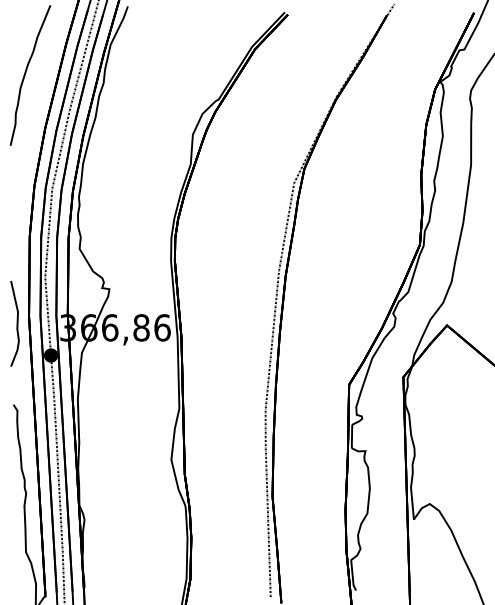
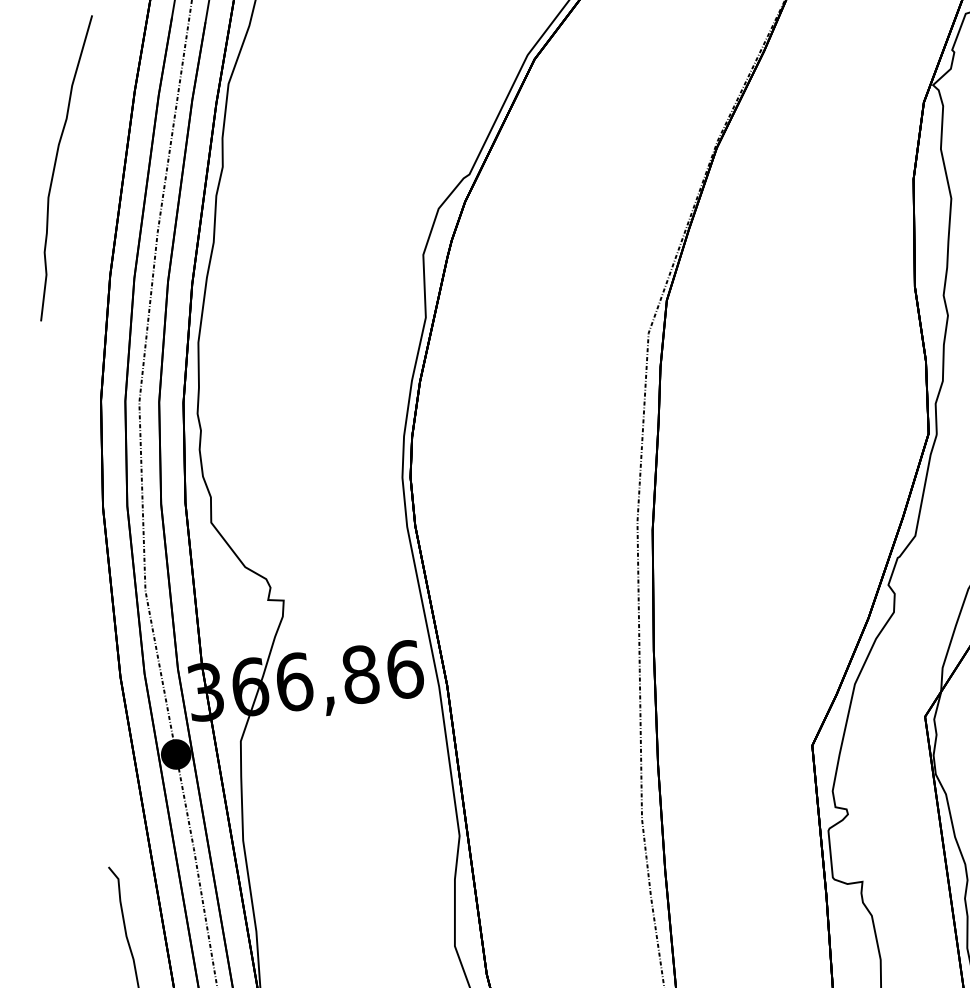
curve: (16, 323) -> (95, 694), removed

